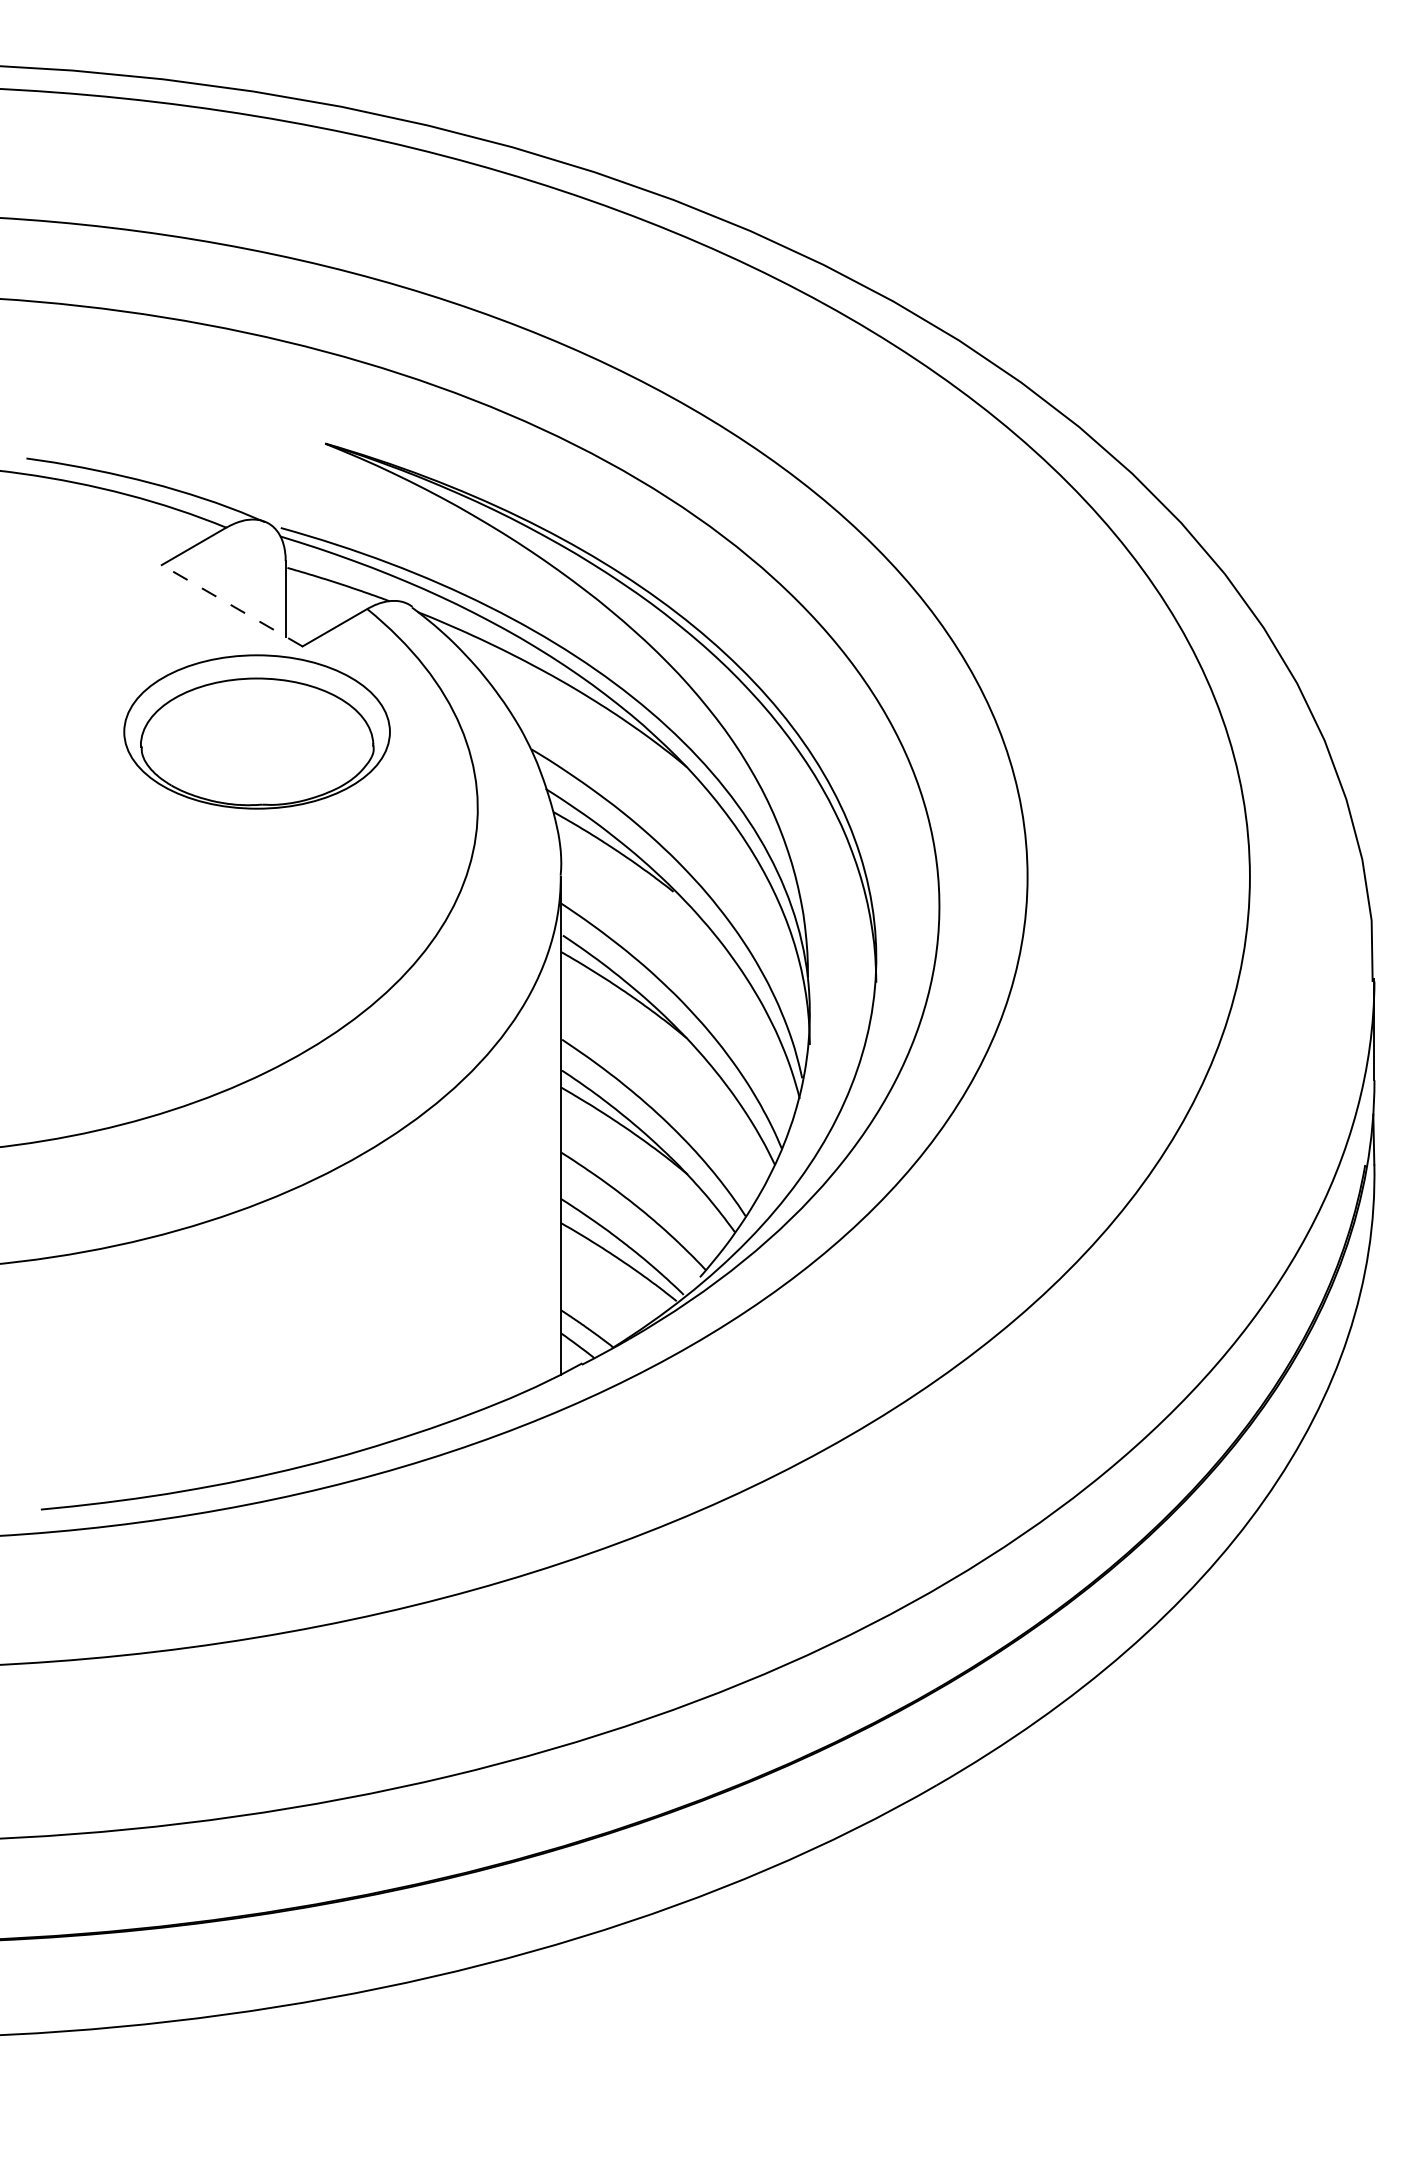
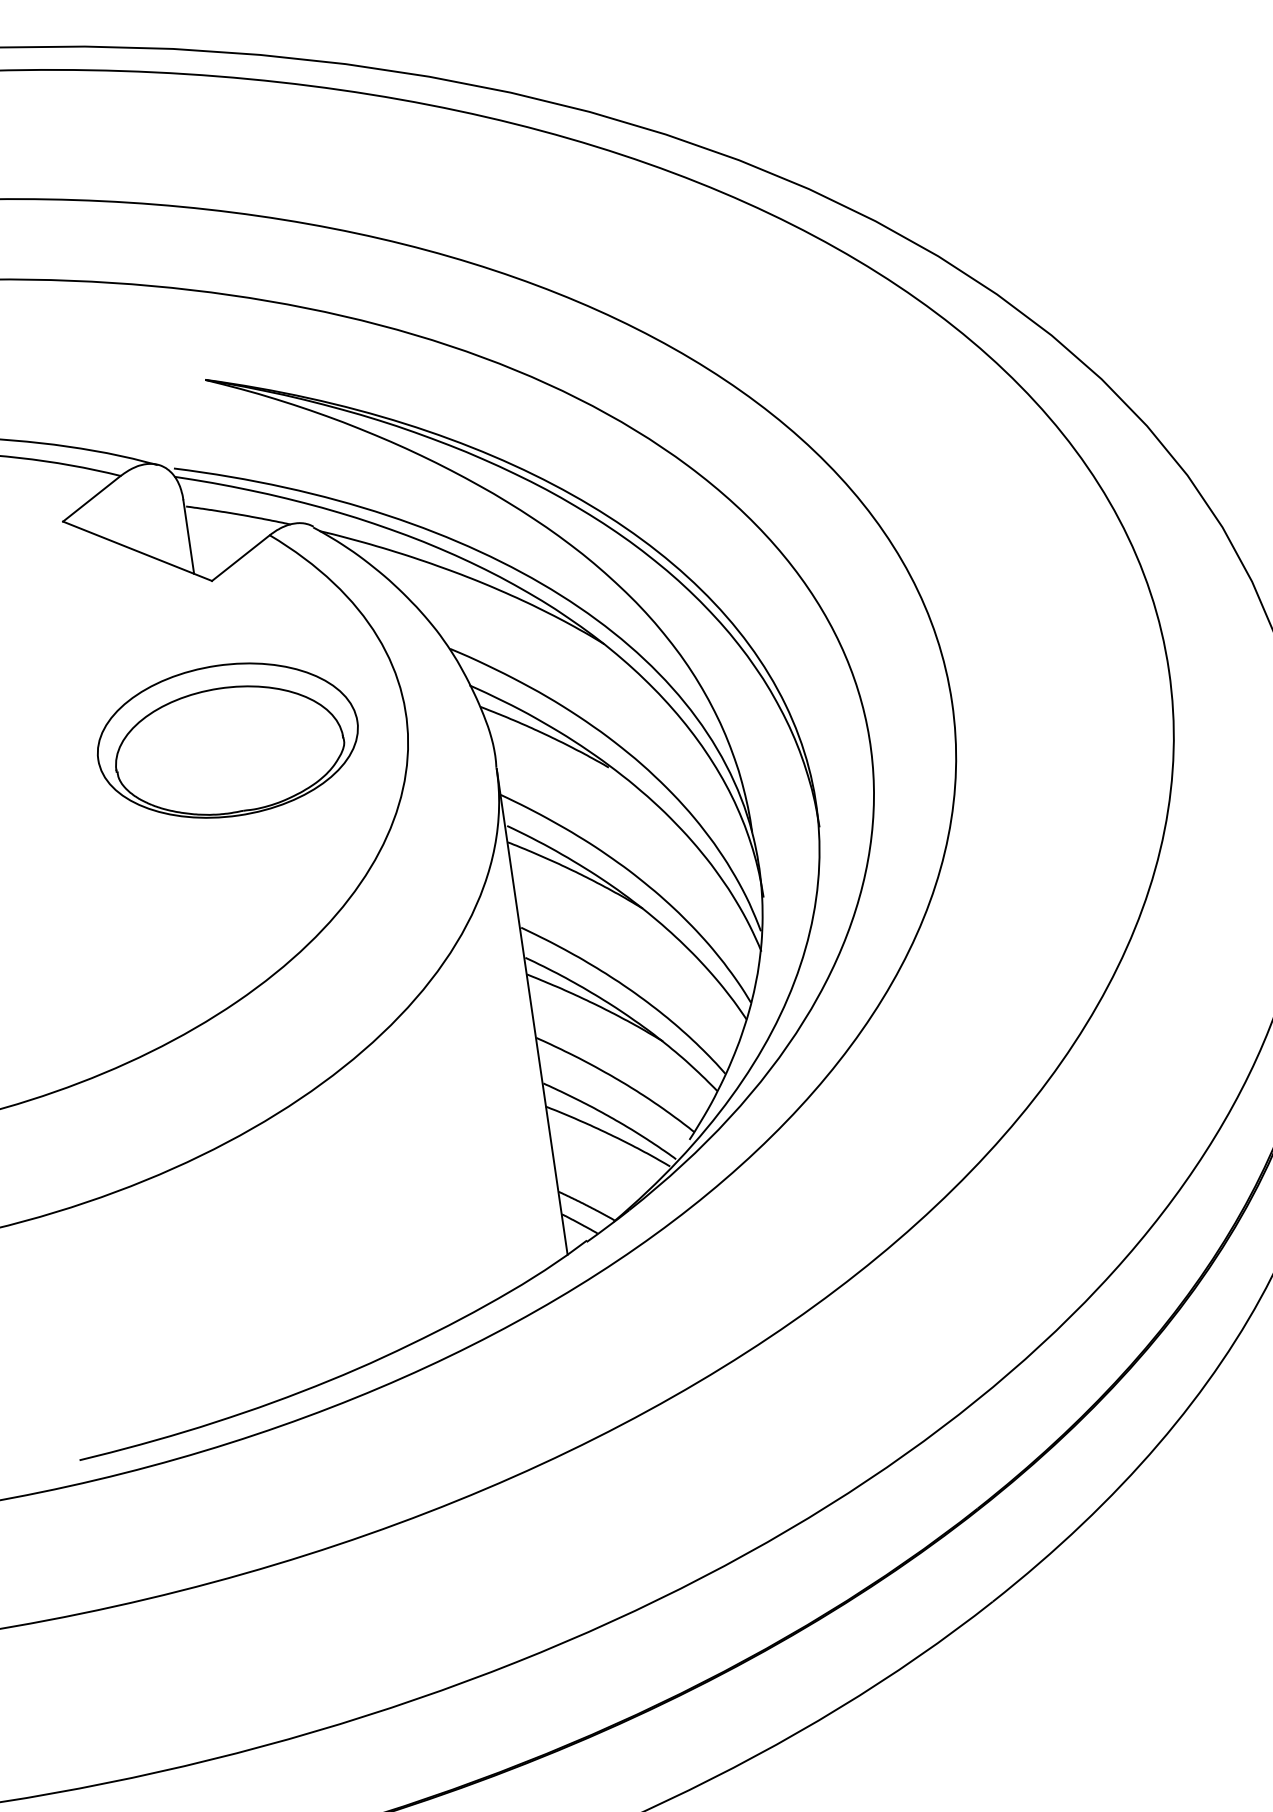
line: (231, 605) -> (136, 551), dashed -> solid
part: (256, 731) -> (227, 740), moved

